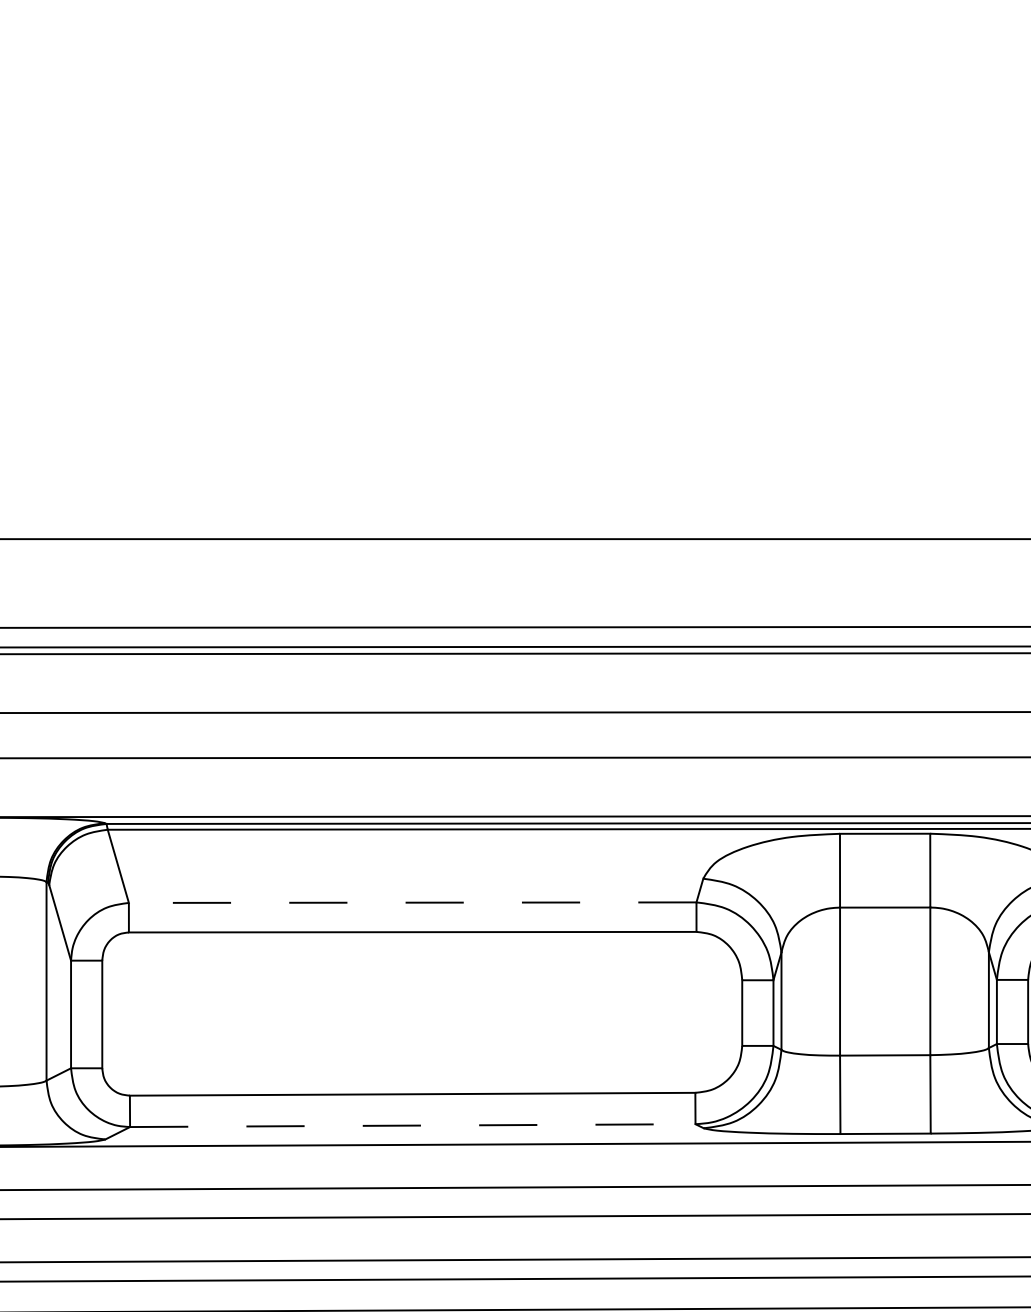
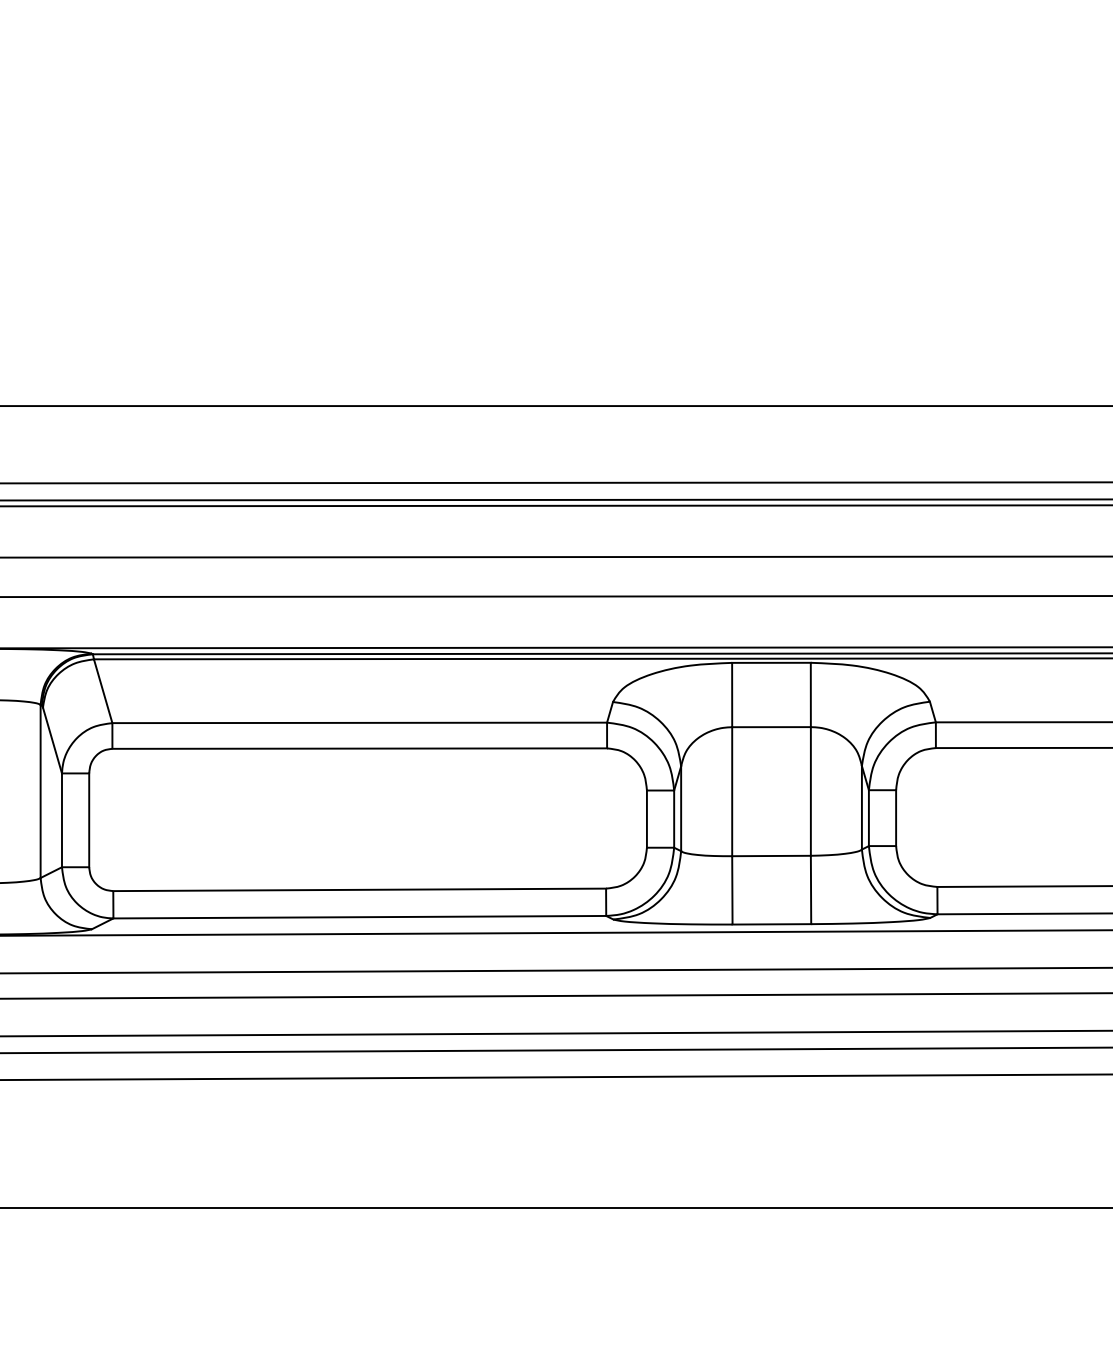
line: (412, 902) -> (359, 722), dashed -> solid
line: (413, 1125) -> (360, 917), dashed -> solid

